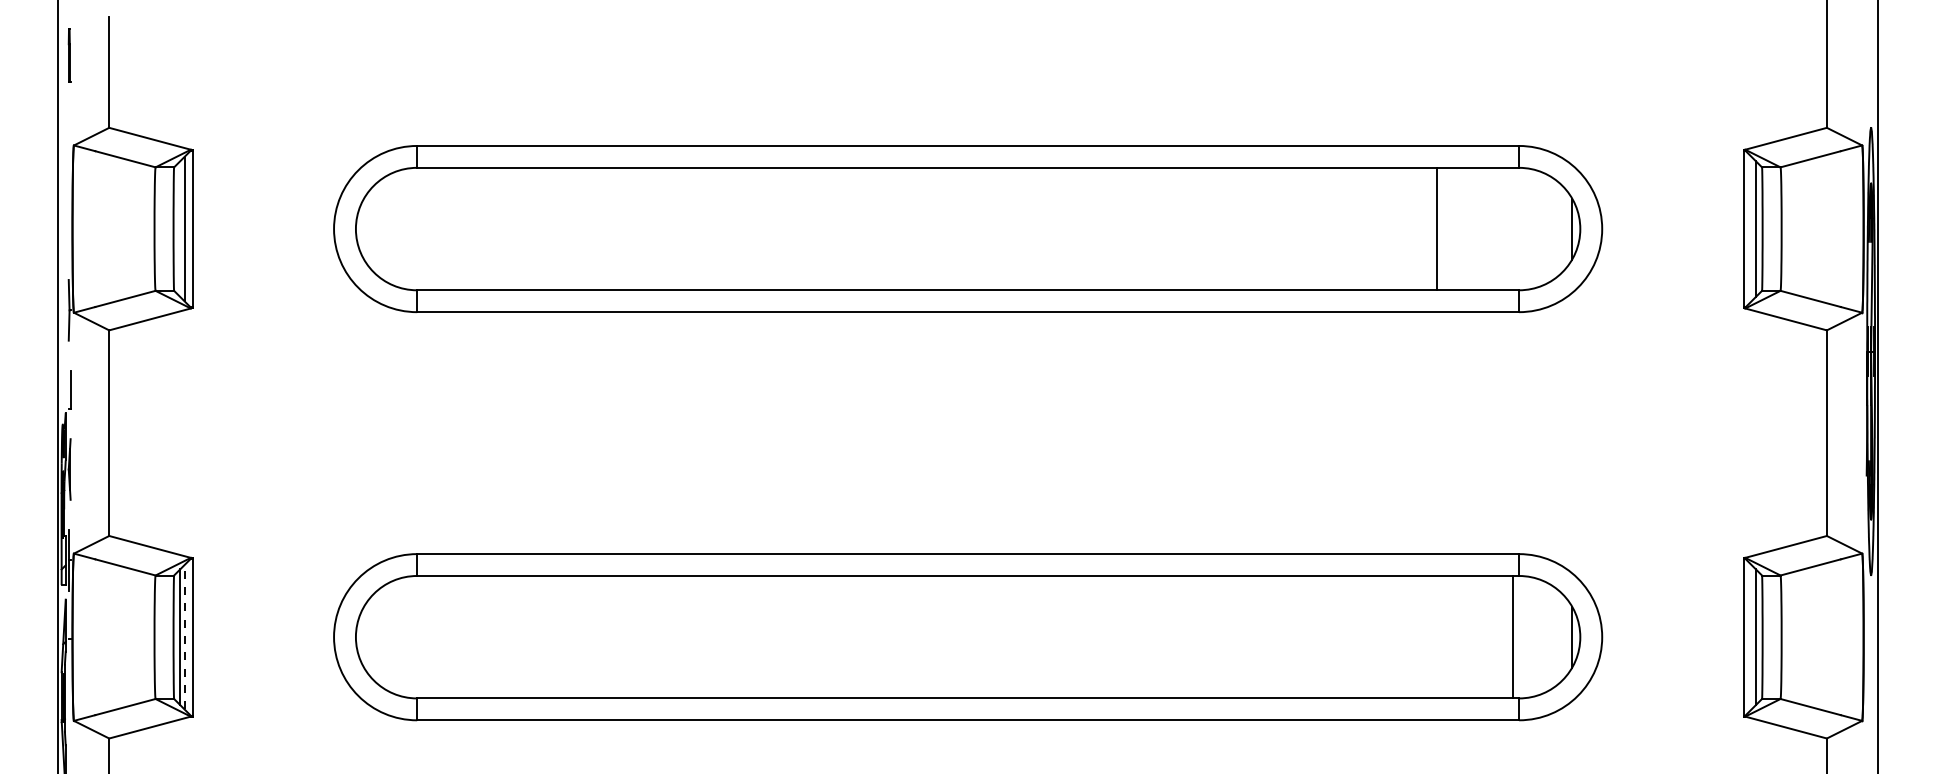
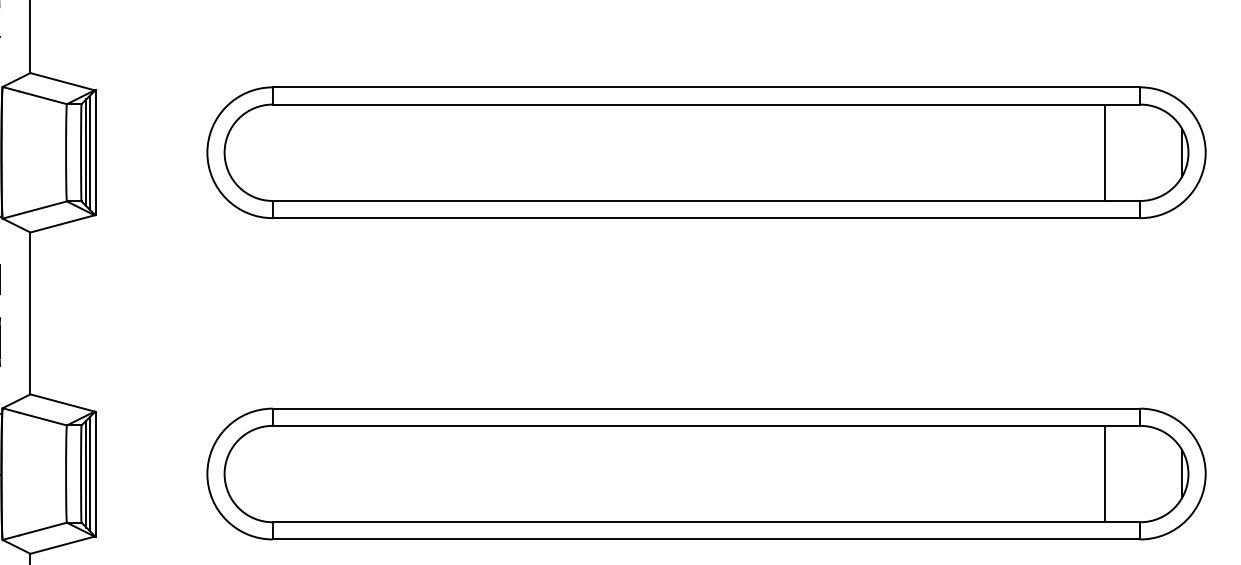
line: (1437, 228) -> (1105, 152), moved
line: (180, 229) -> (86, 153), added
line: (184, 636) -> (89, 473), dashed -> solid
line: (1513, 636) -> (1105, 473), moved

